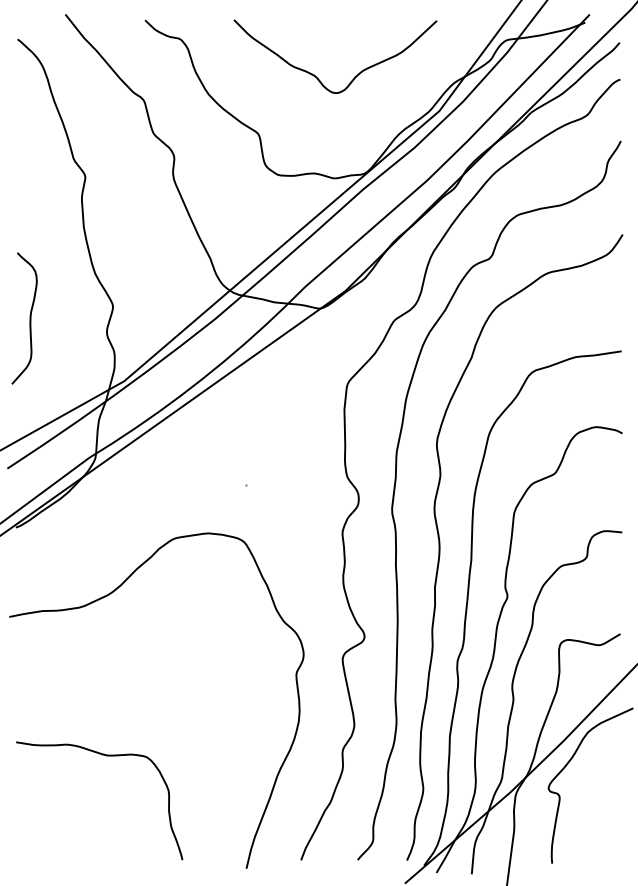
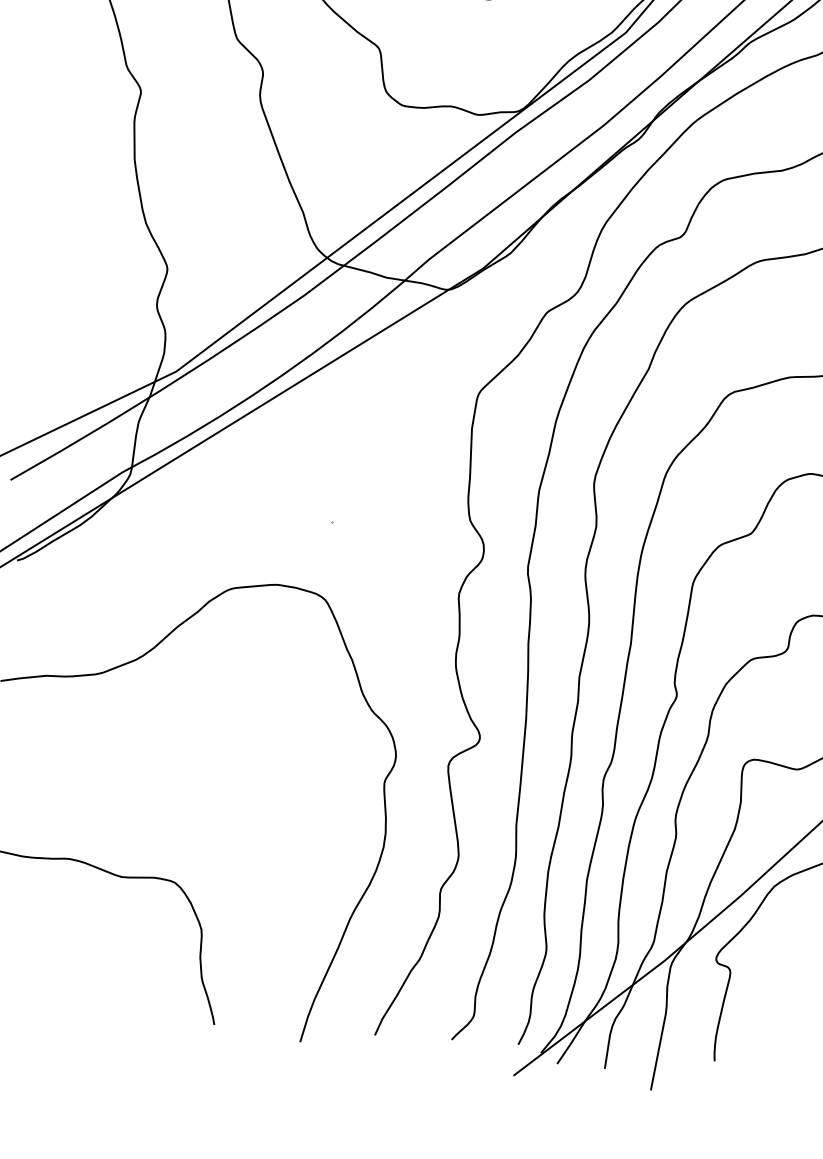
curve: (29, 318) -> (53, 278), removed

